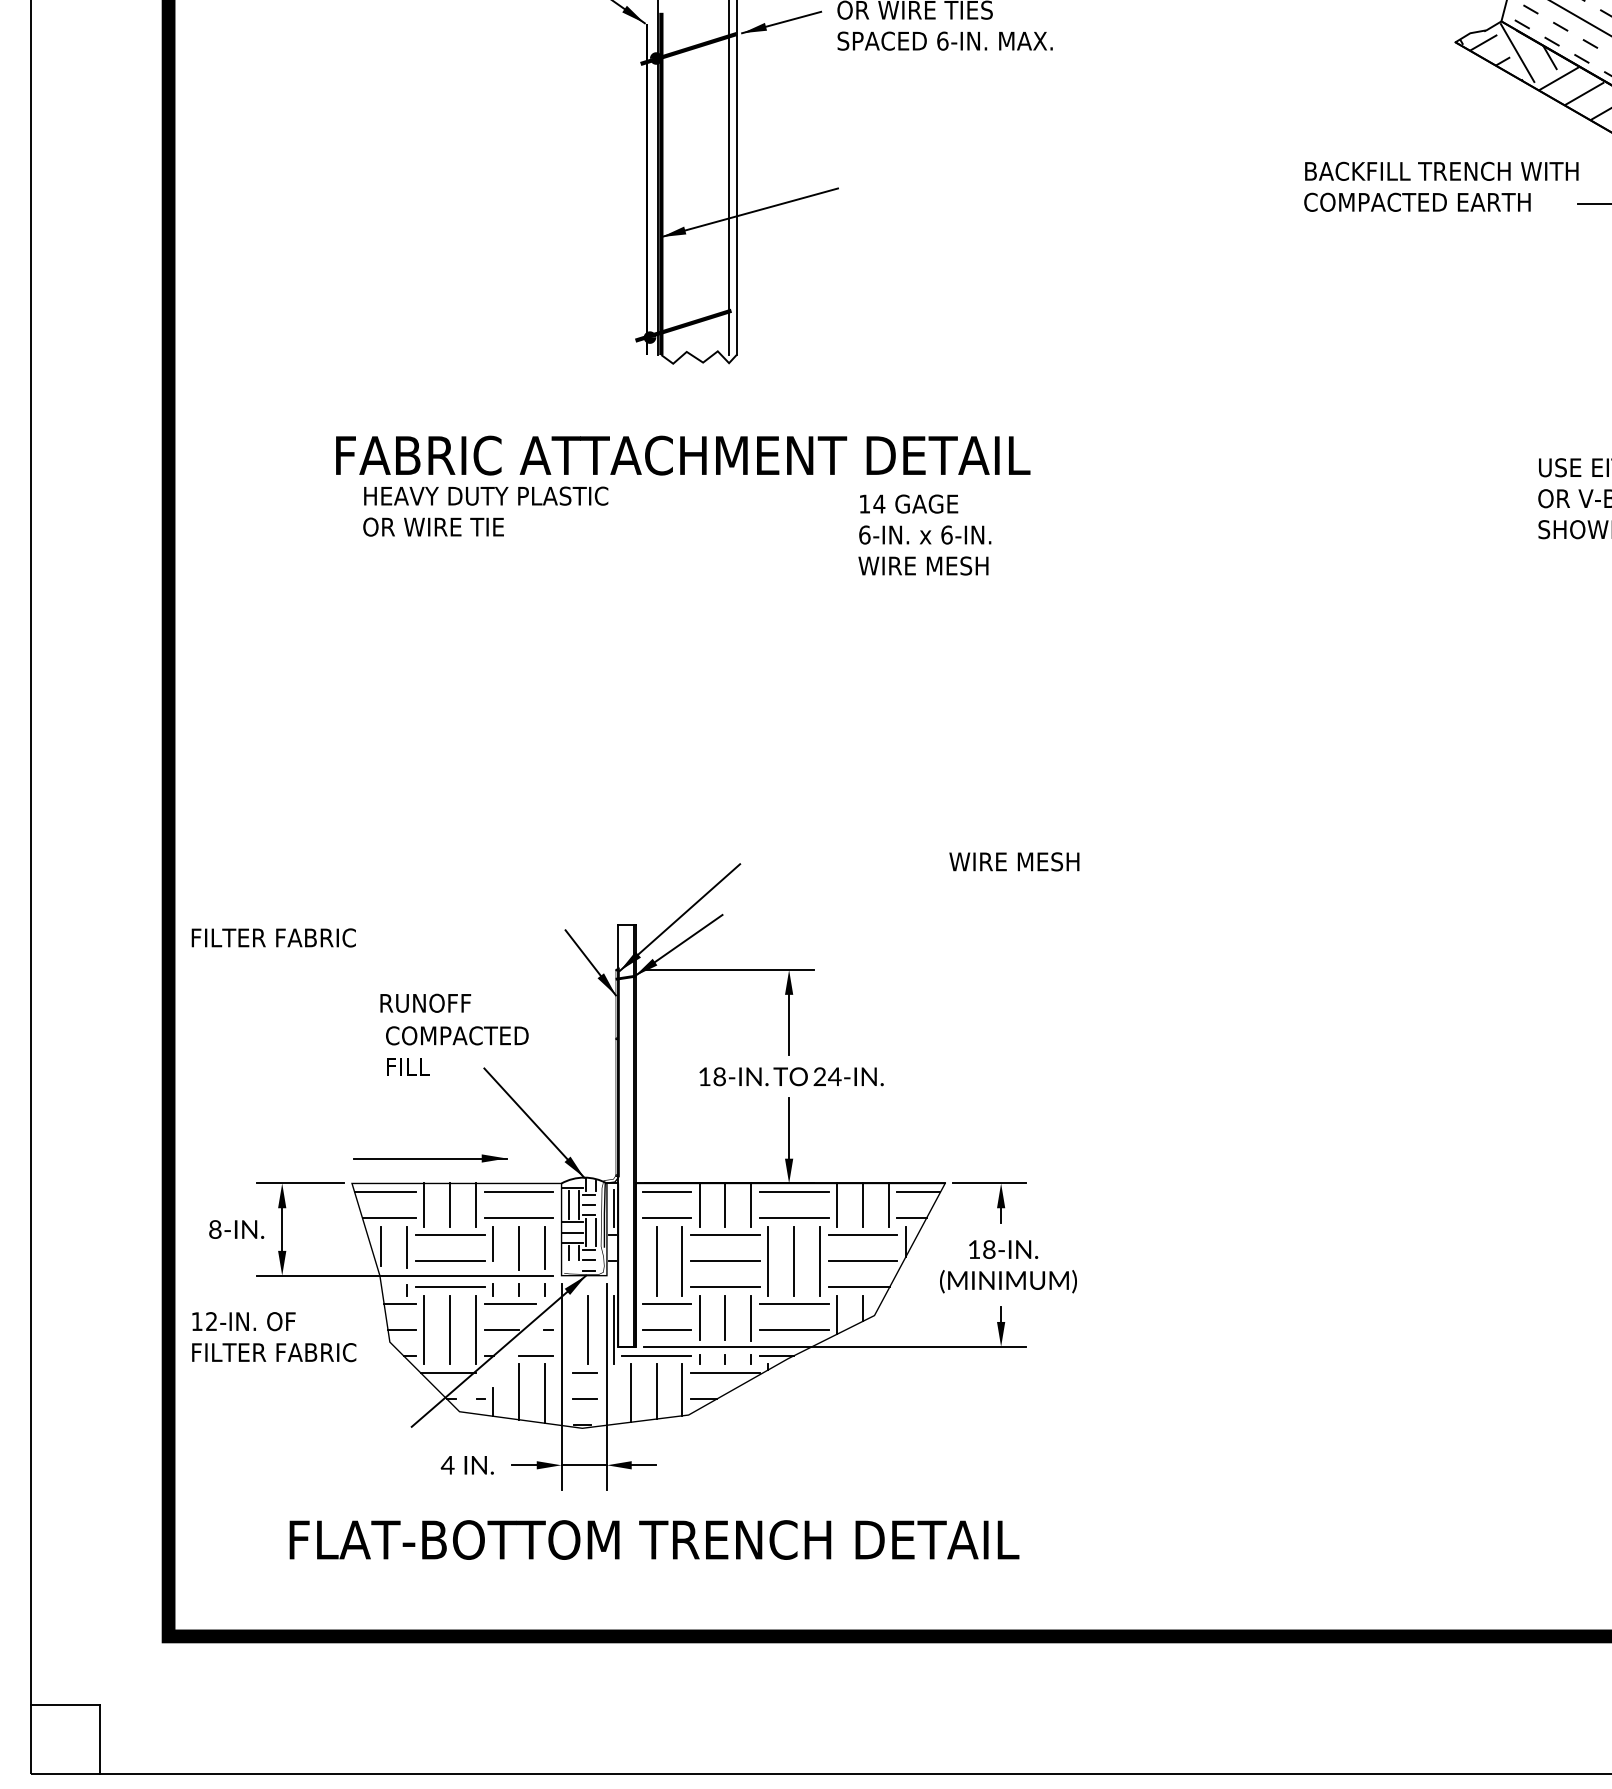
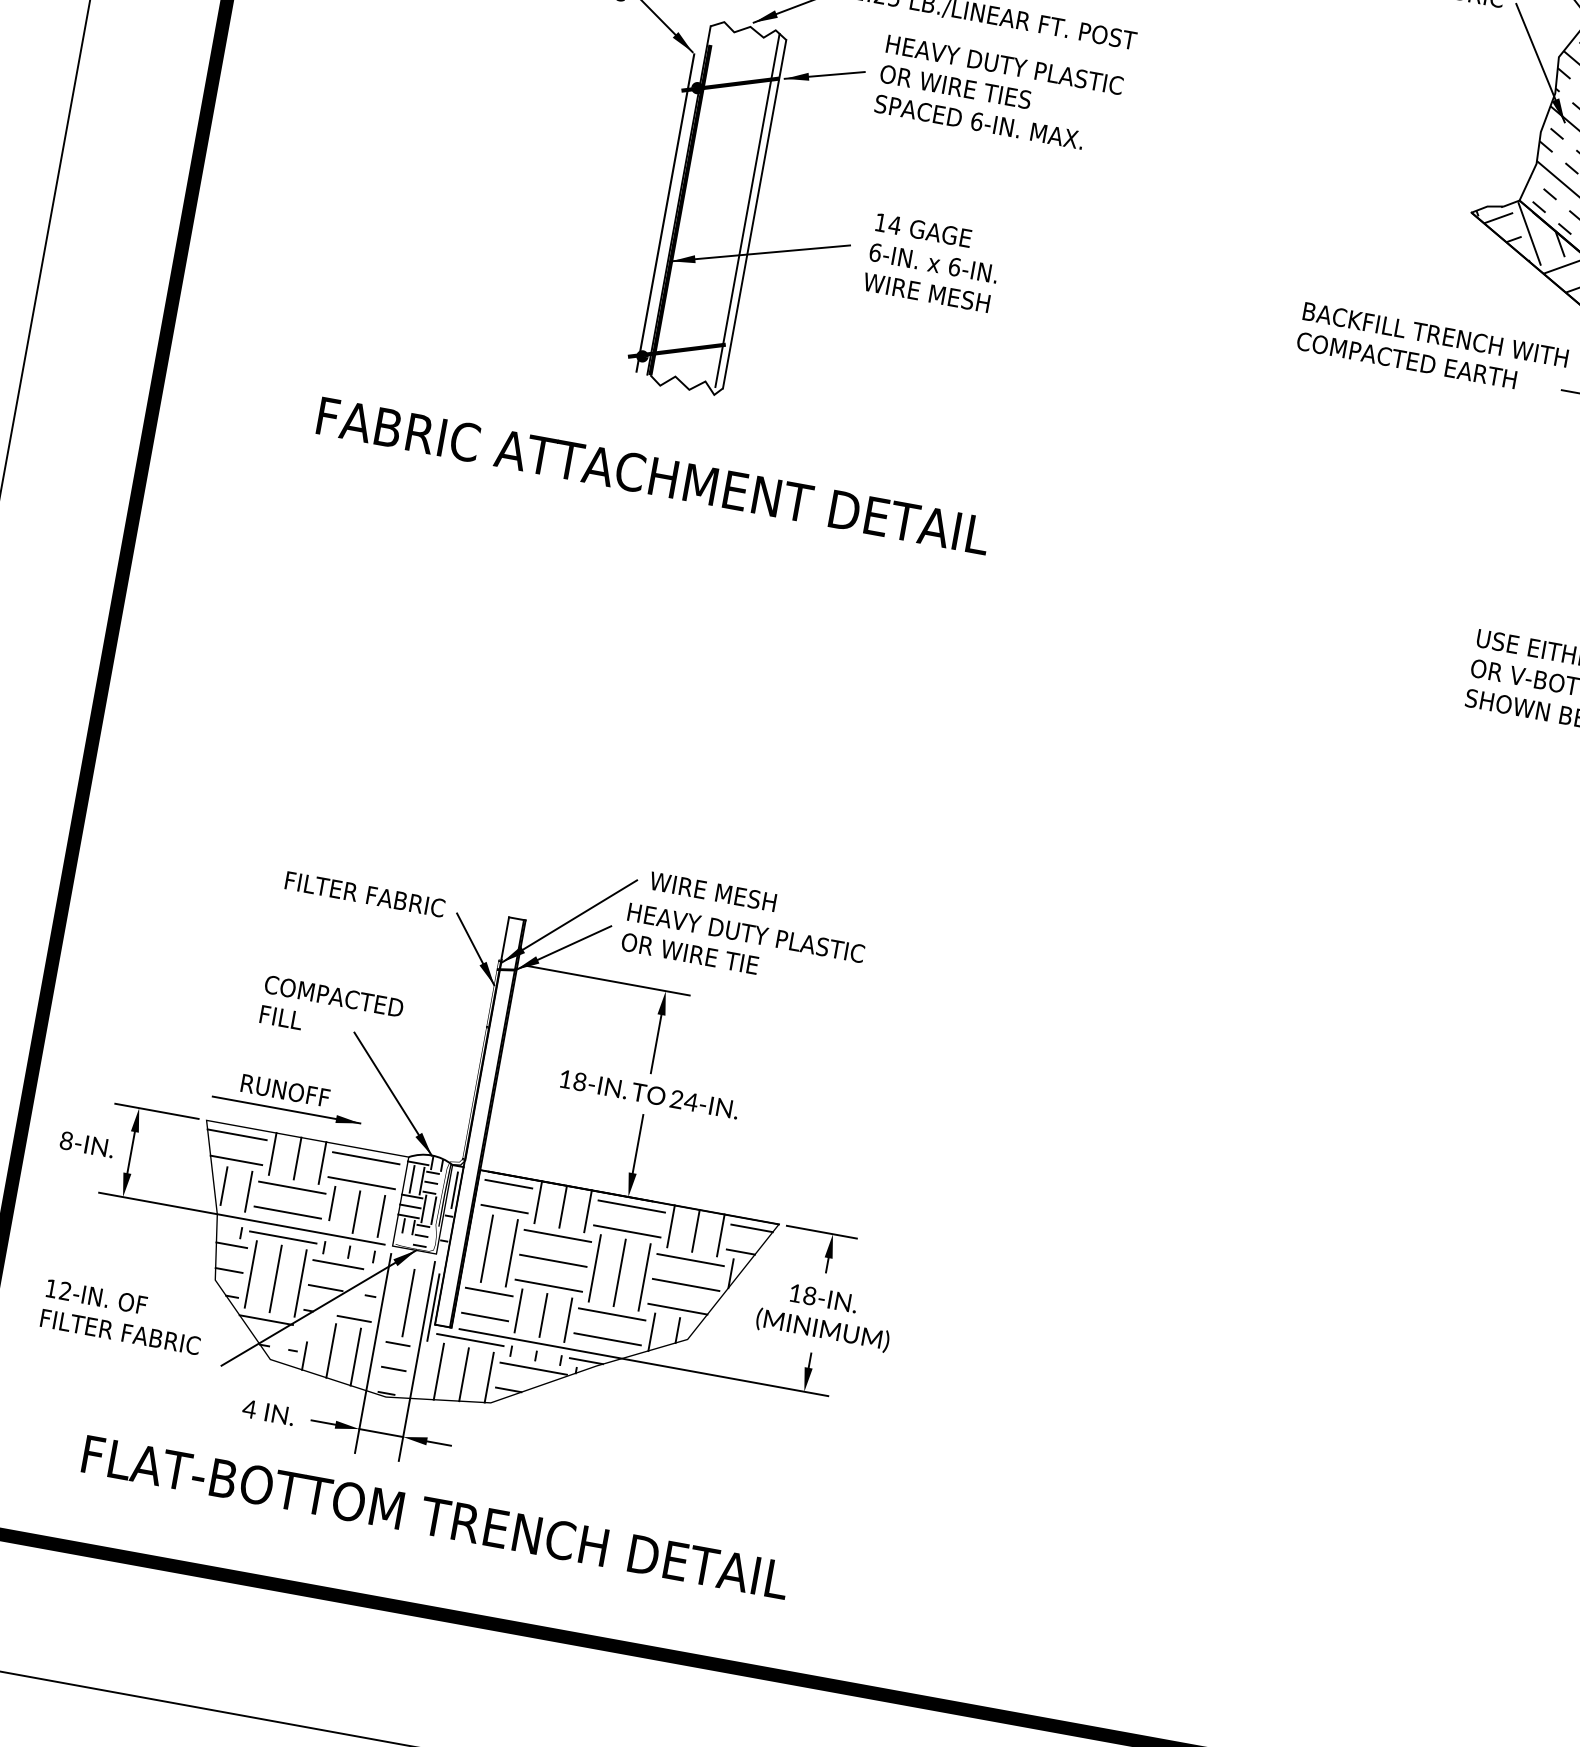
text: (485, 511) -> (742, 947), moved
text: (924, 534) -> (933, 262), moved
text: (1014, 861) -> (713, 891), moved
text: (273, 937) -> (364, 893), moved
text: (425, 1002) -> (285, 1089), moved
text: (274, 1337) -> (123, 1317), moved

